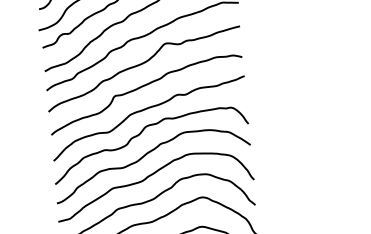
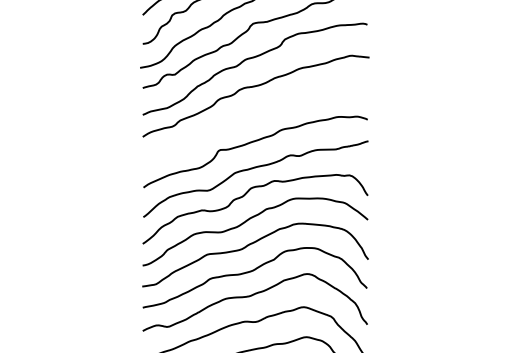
curve: (142, 64) -> (254, 117), removed

